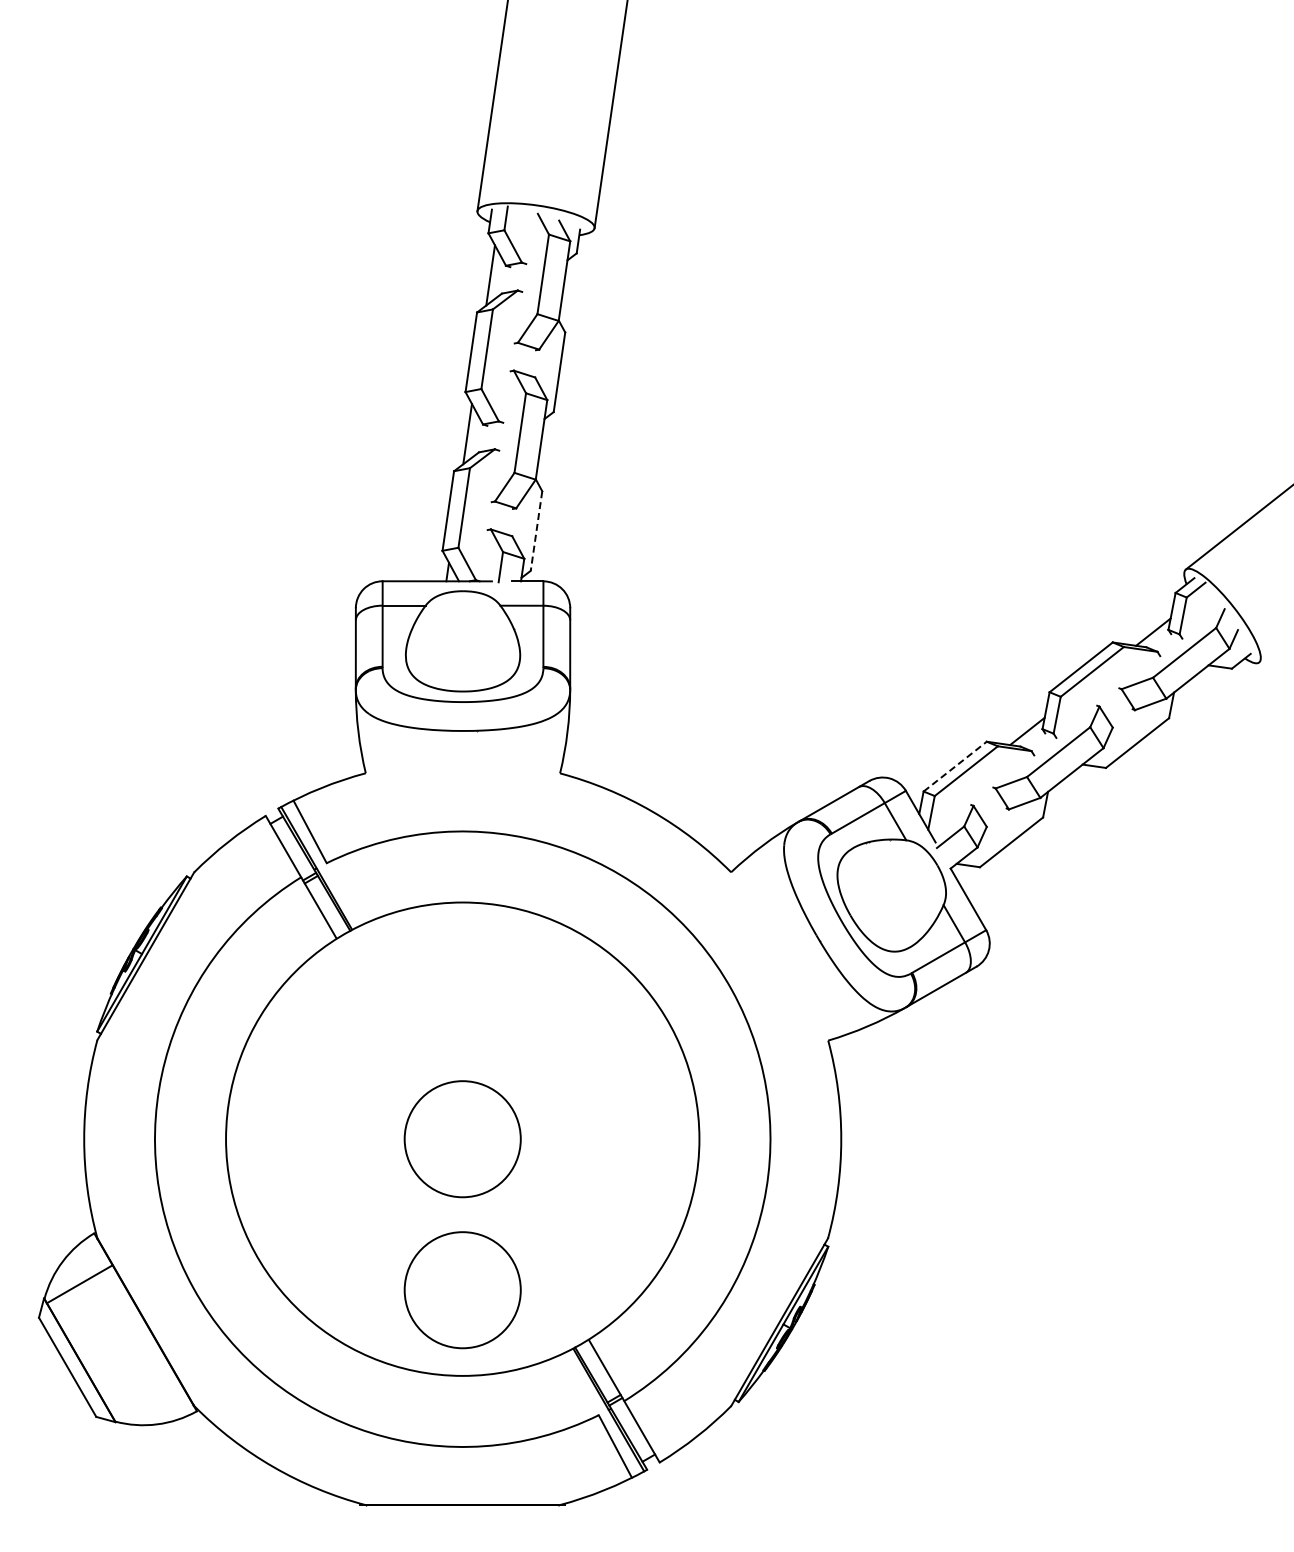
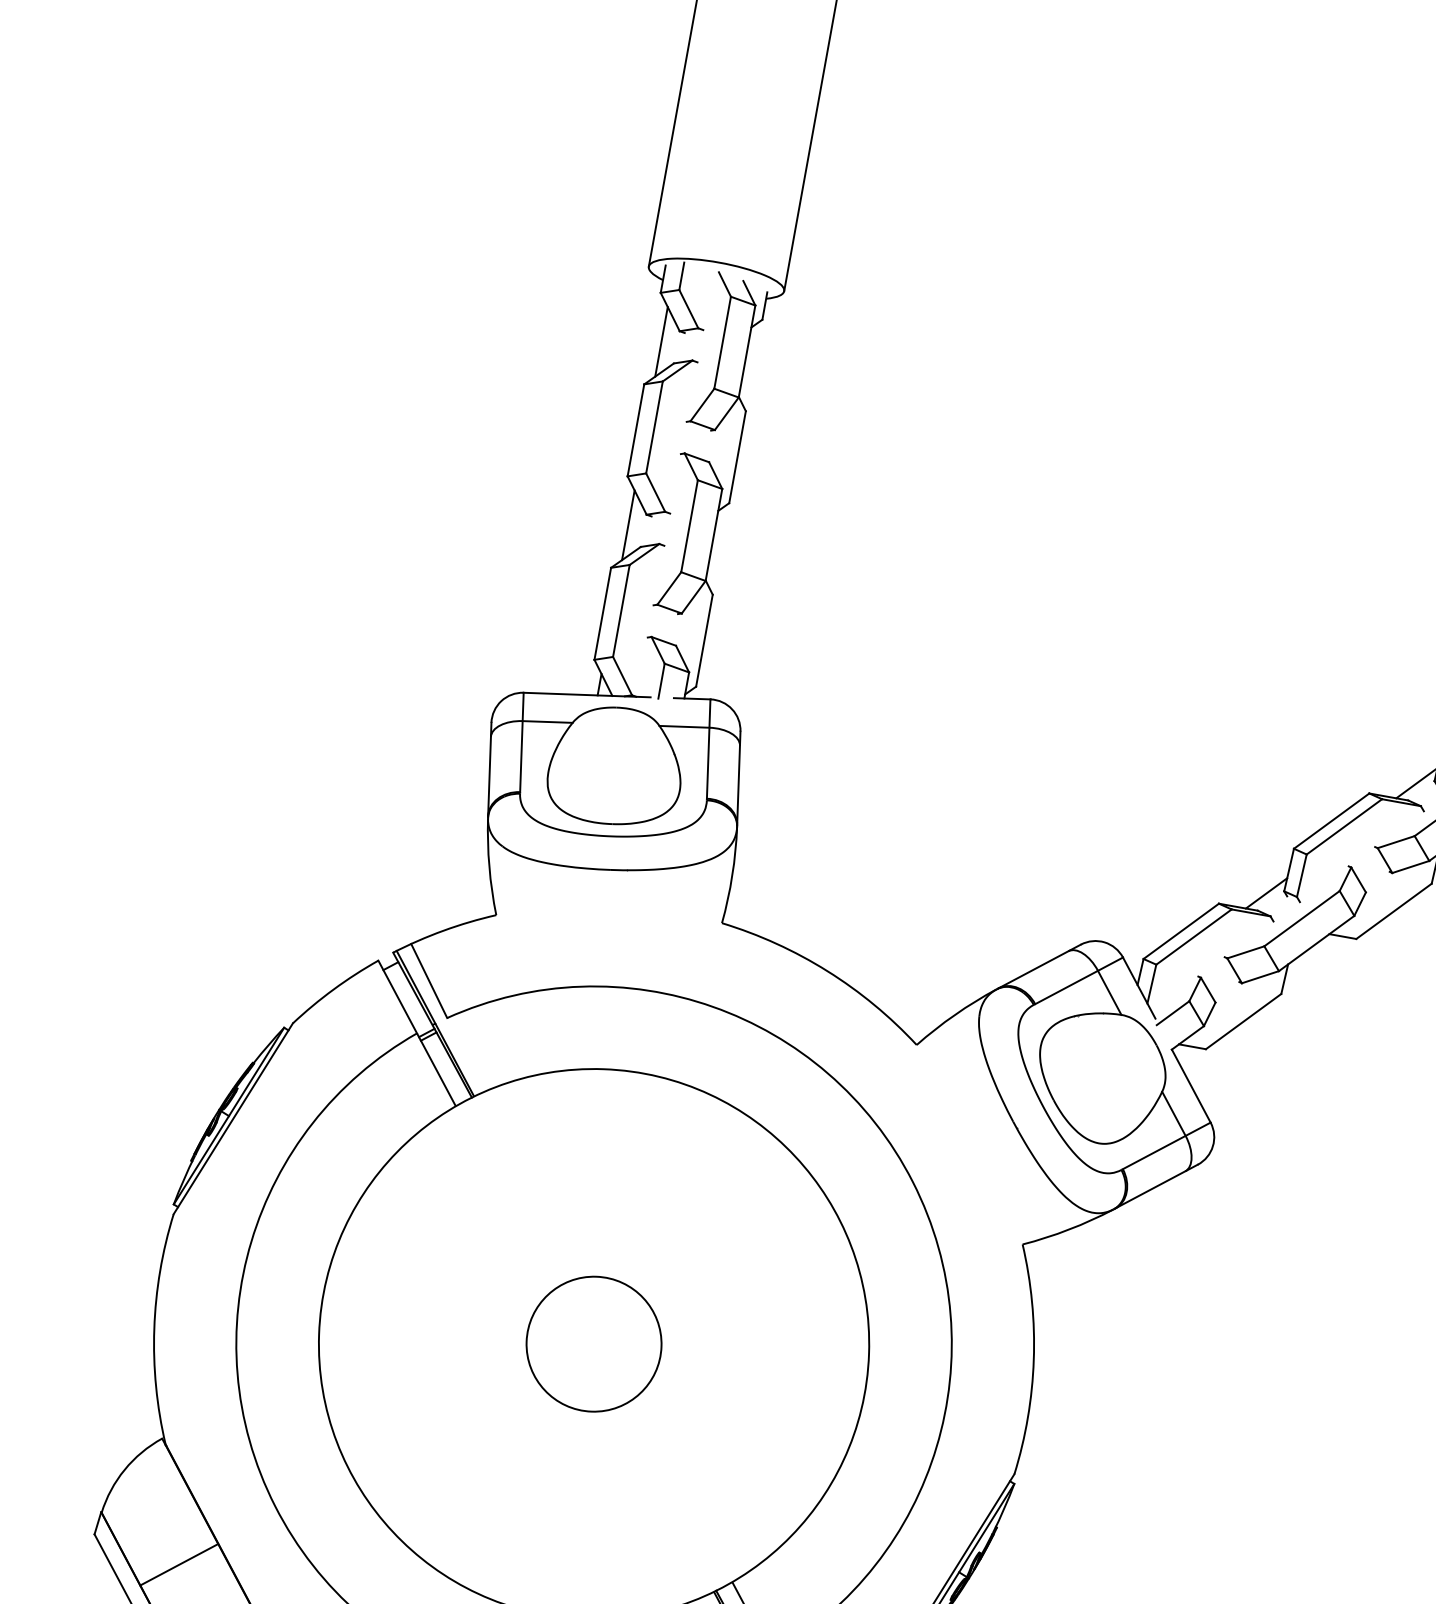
line: (536, 531) -> (704, 641), dashed -> solid
line: (955, 766) -> (1181, 931), dashed -> solid
line: (79, 1284) -> (178, 1564), moved
circle: (462, 1290) -> (587, 1519), removed

